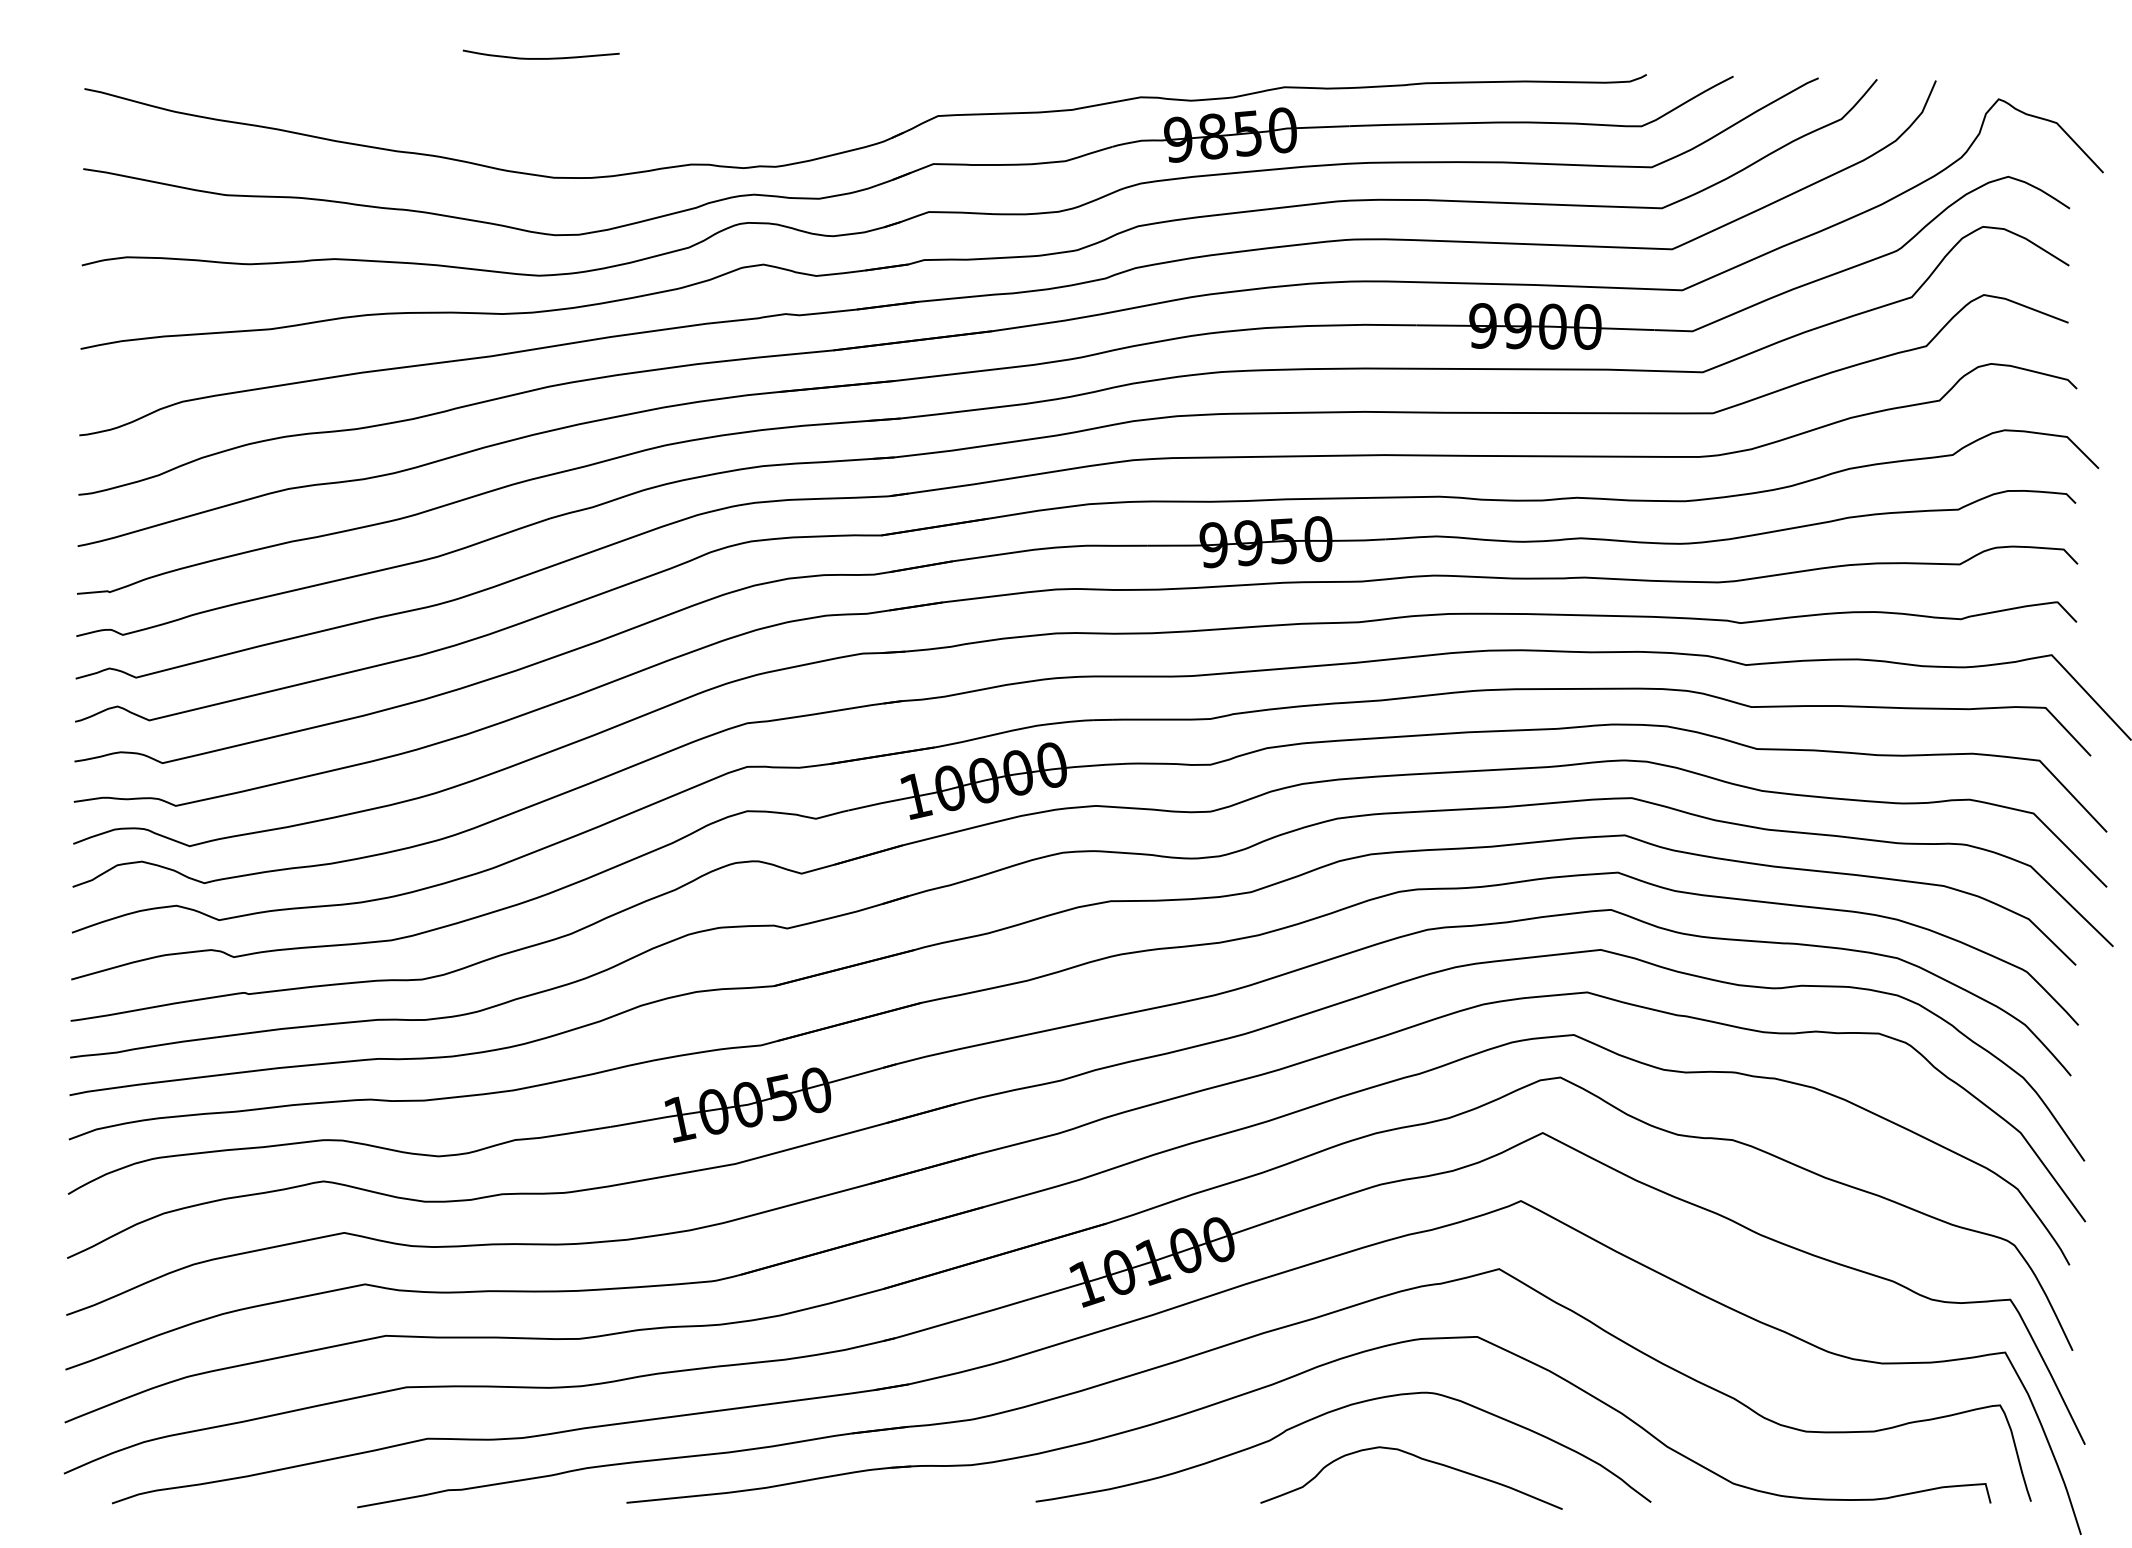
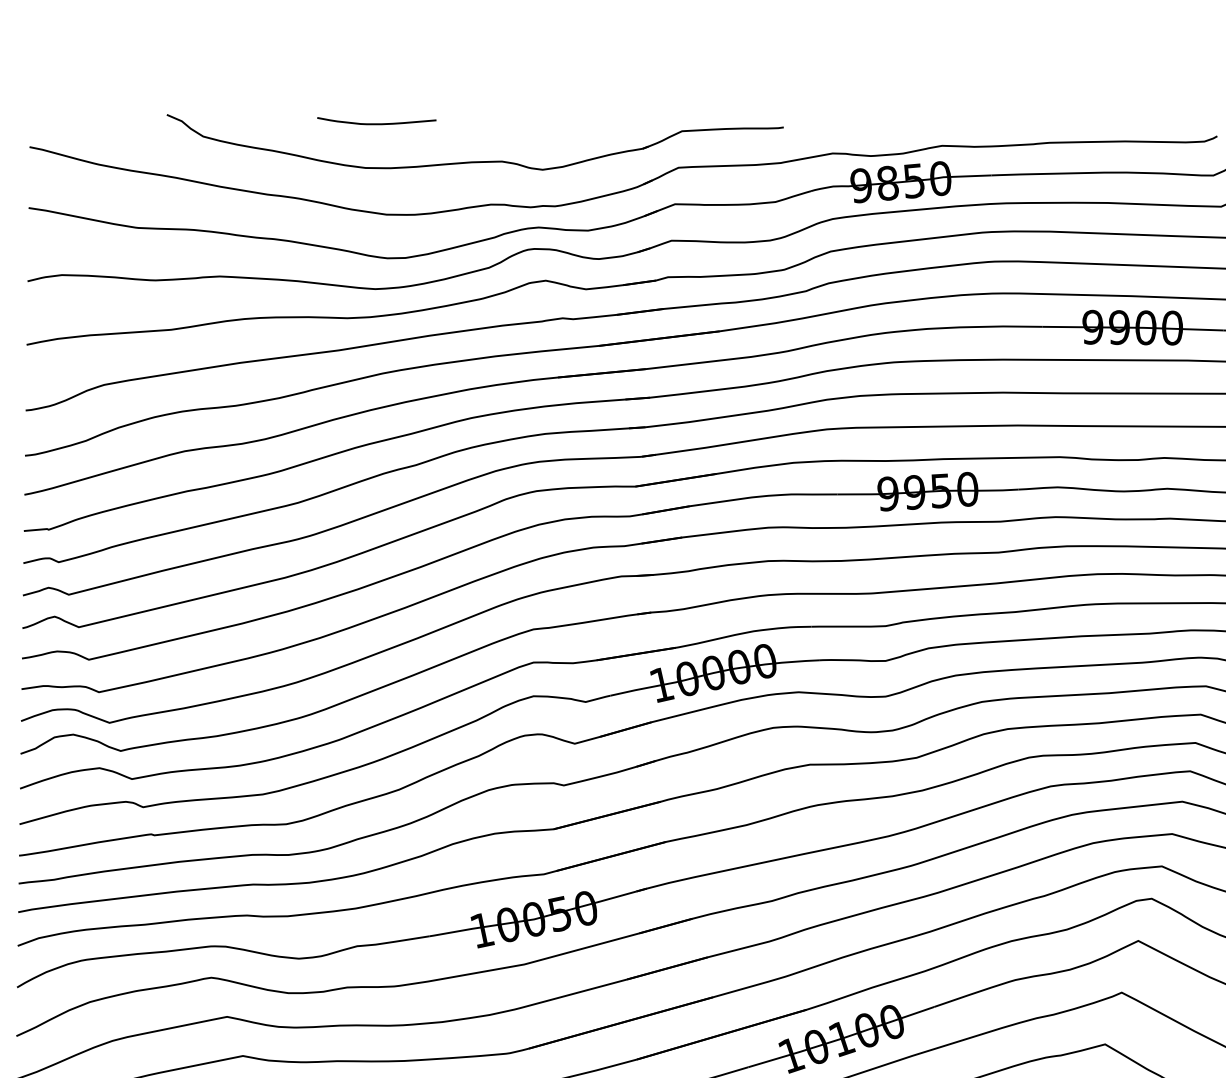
part: (670, 107) -> (475, 161), added

